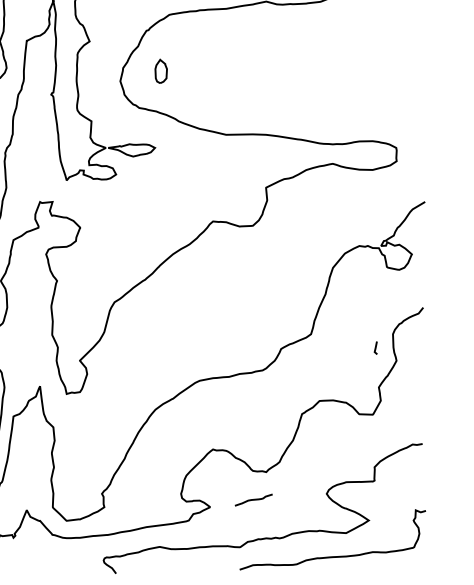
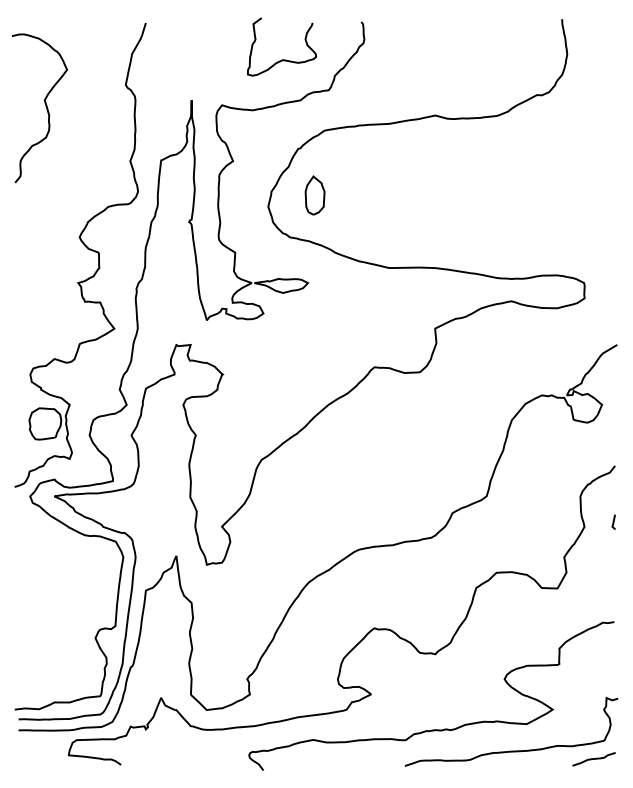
part: (160, 71) -> (314, 195), size x1.43
line: (375, 347) -> (613, 521), moved
curve: (253, 500) -> (593, 759), moved

